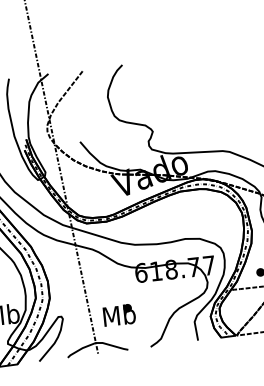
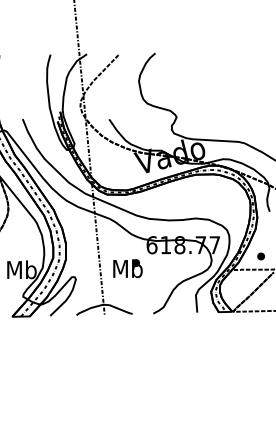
text: (118, 315) -> (127, 268), moved

